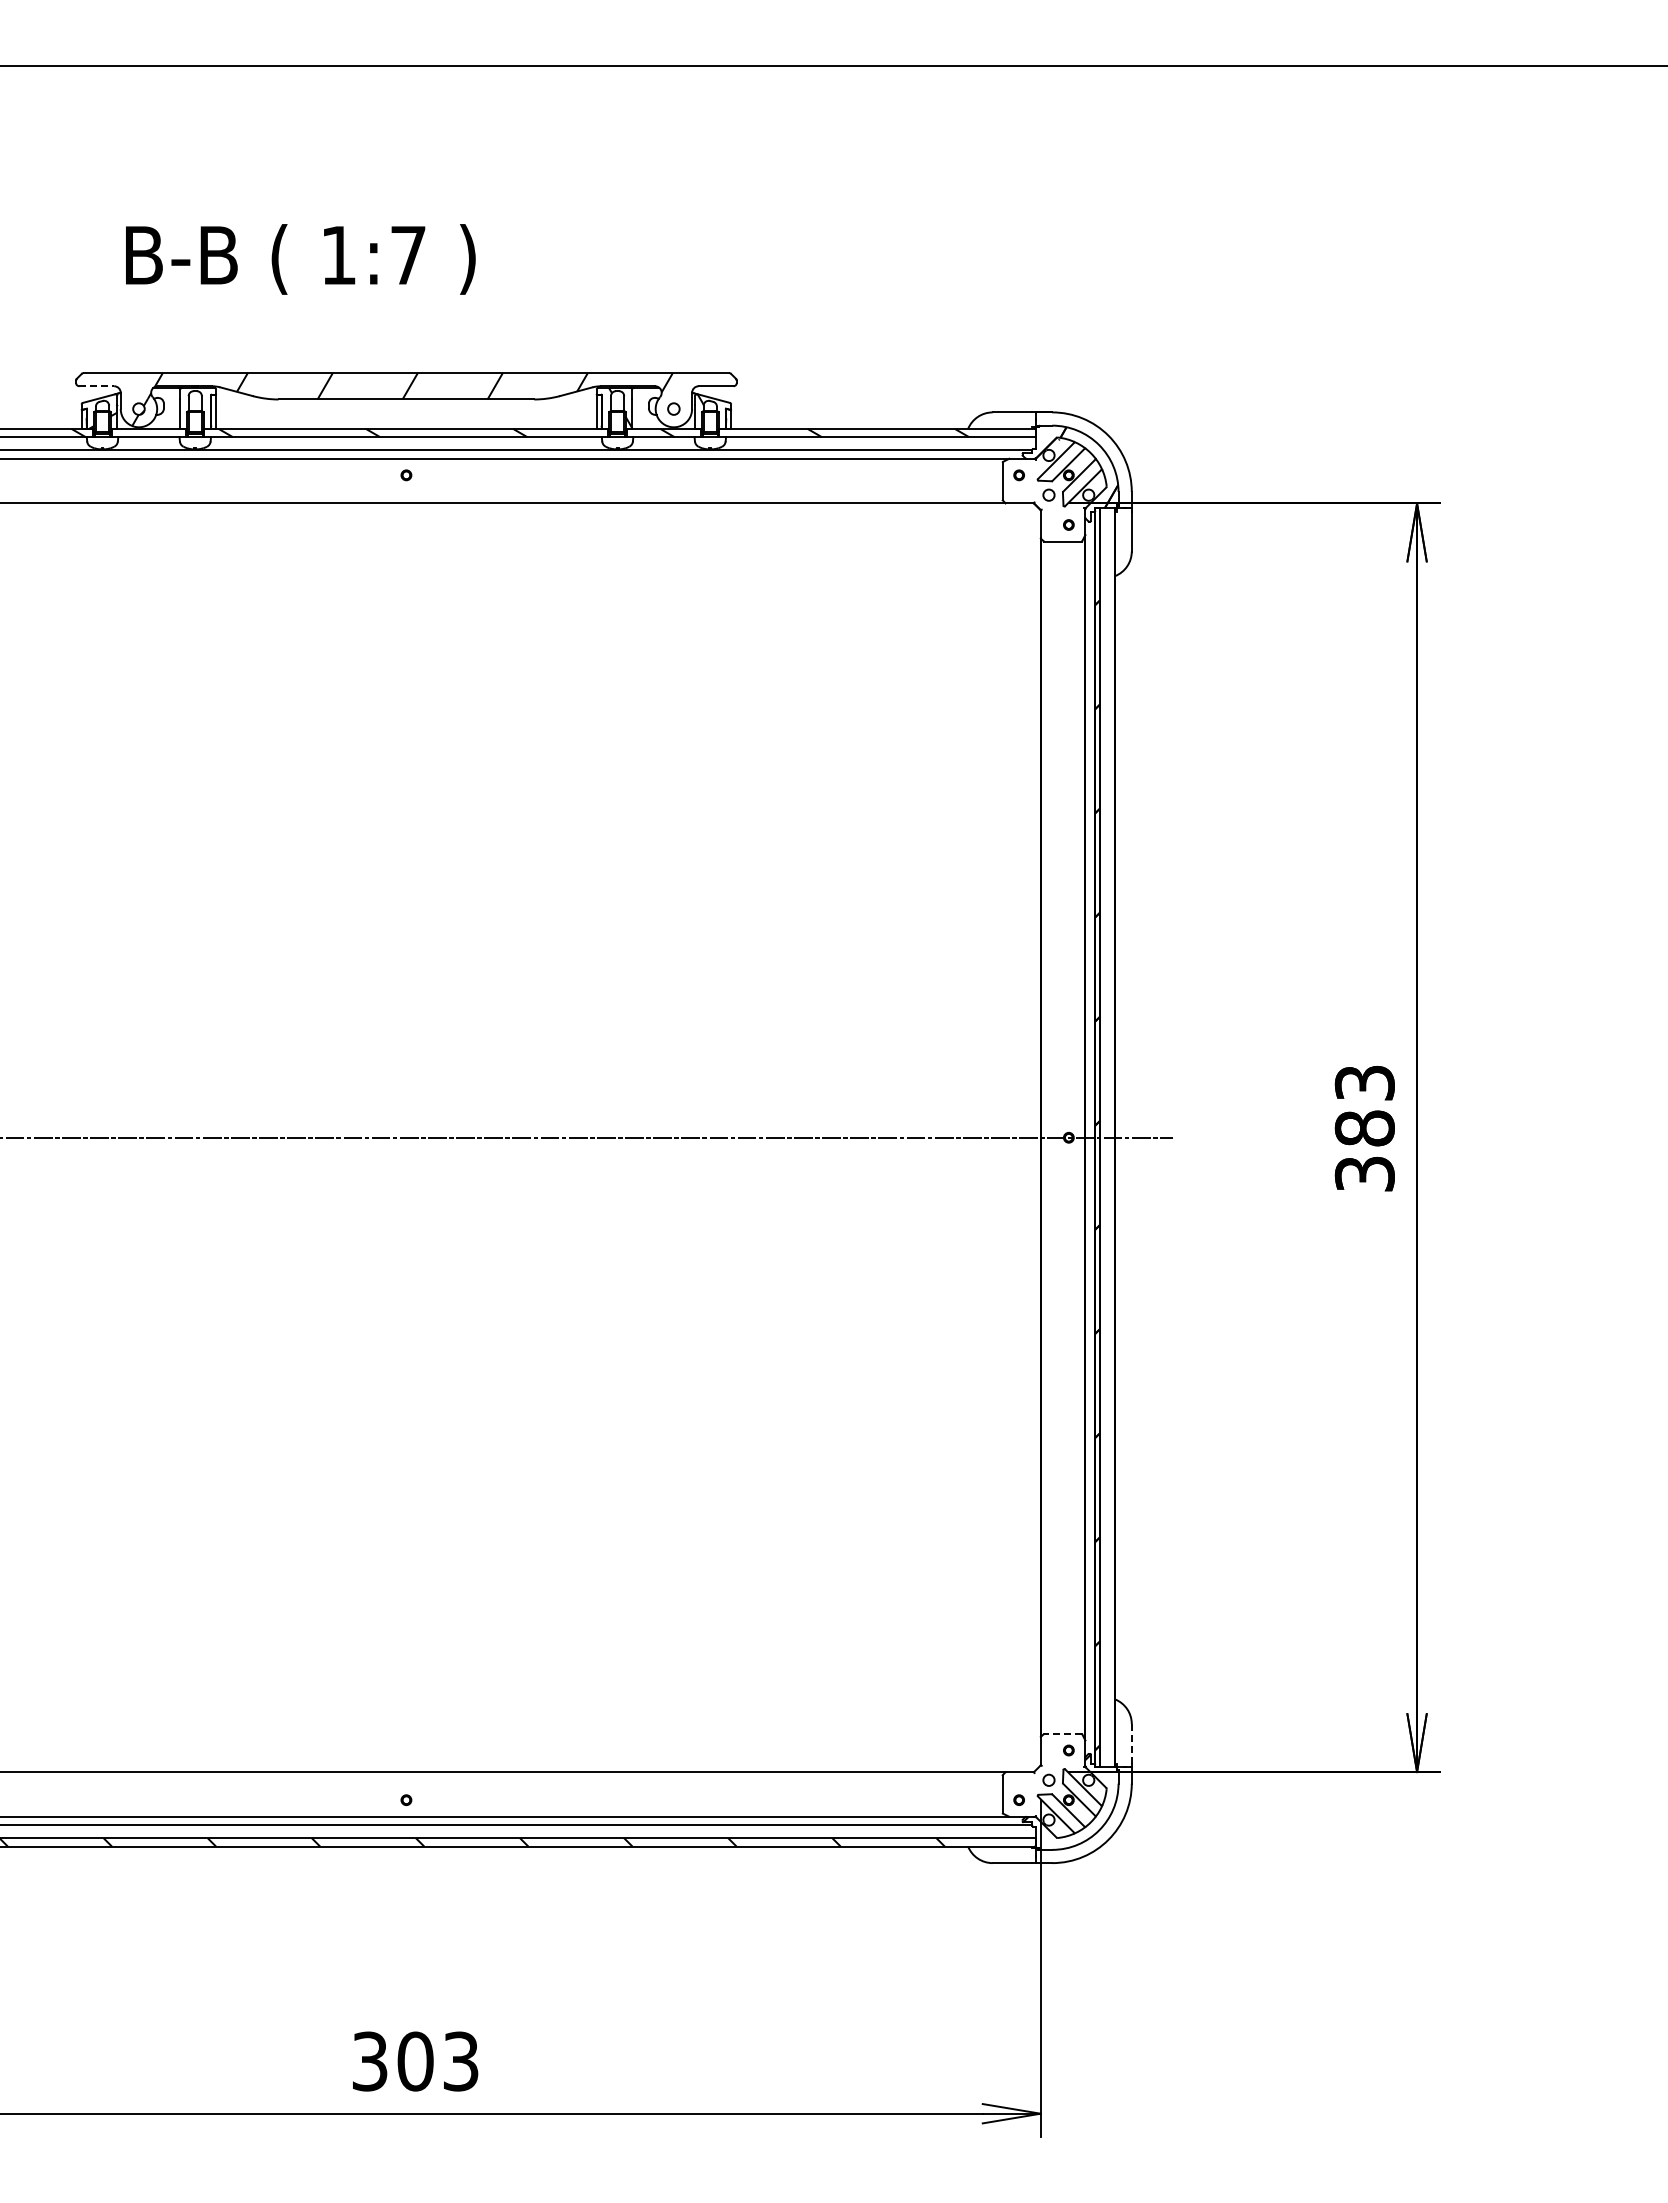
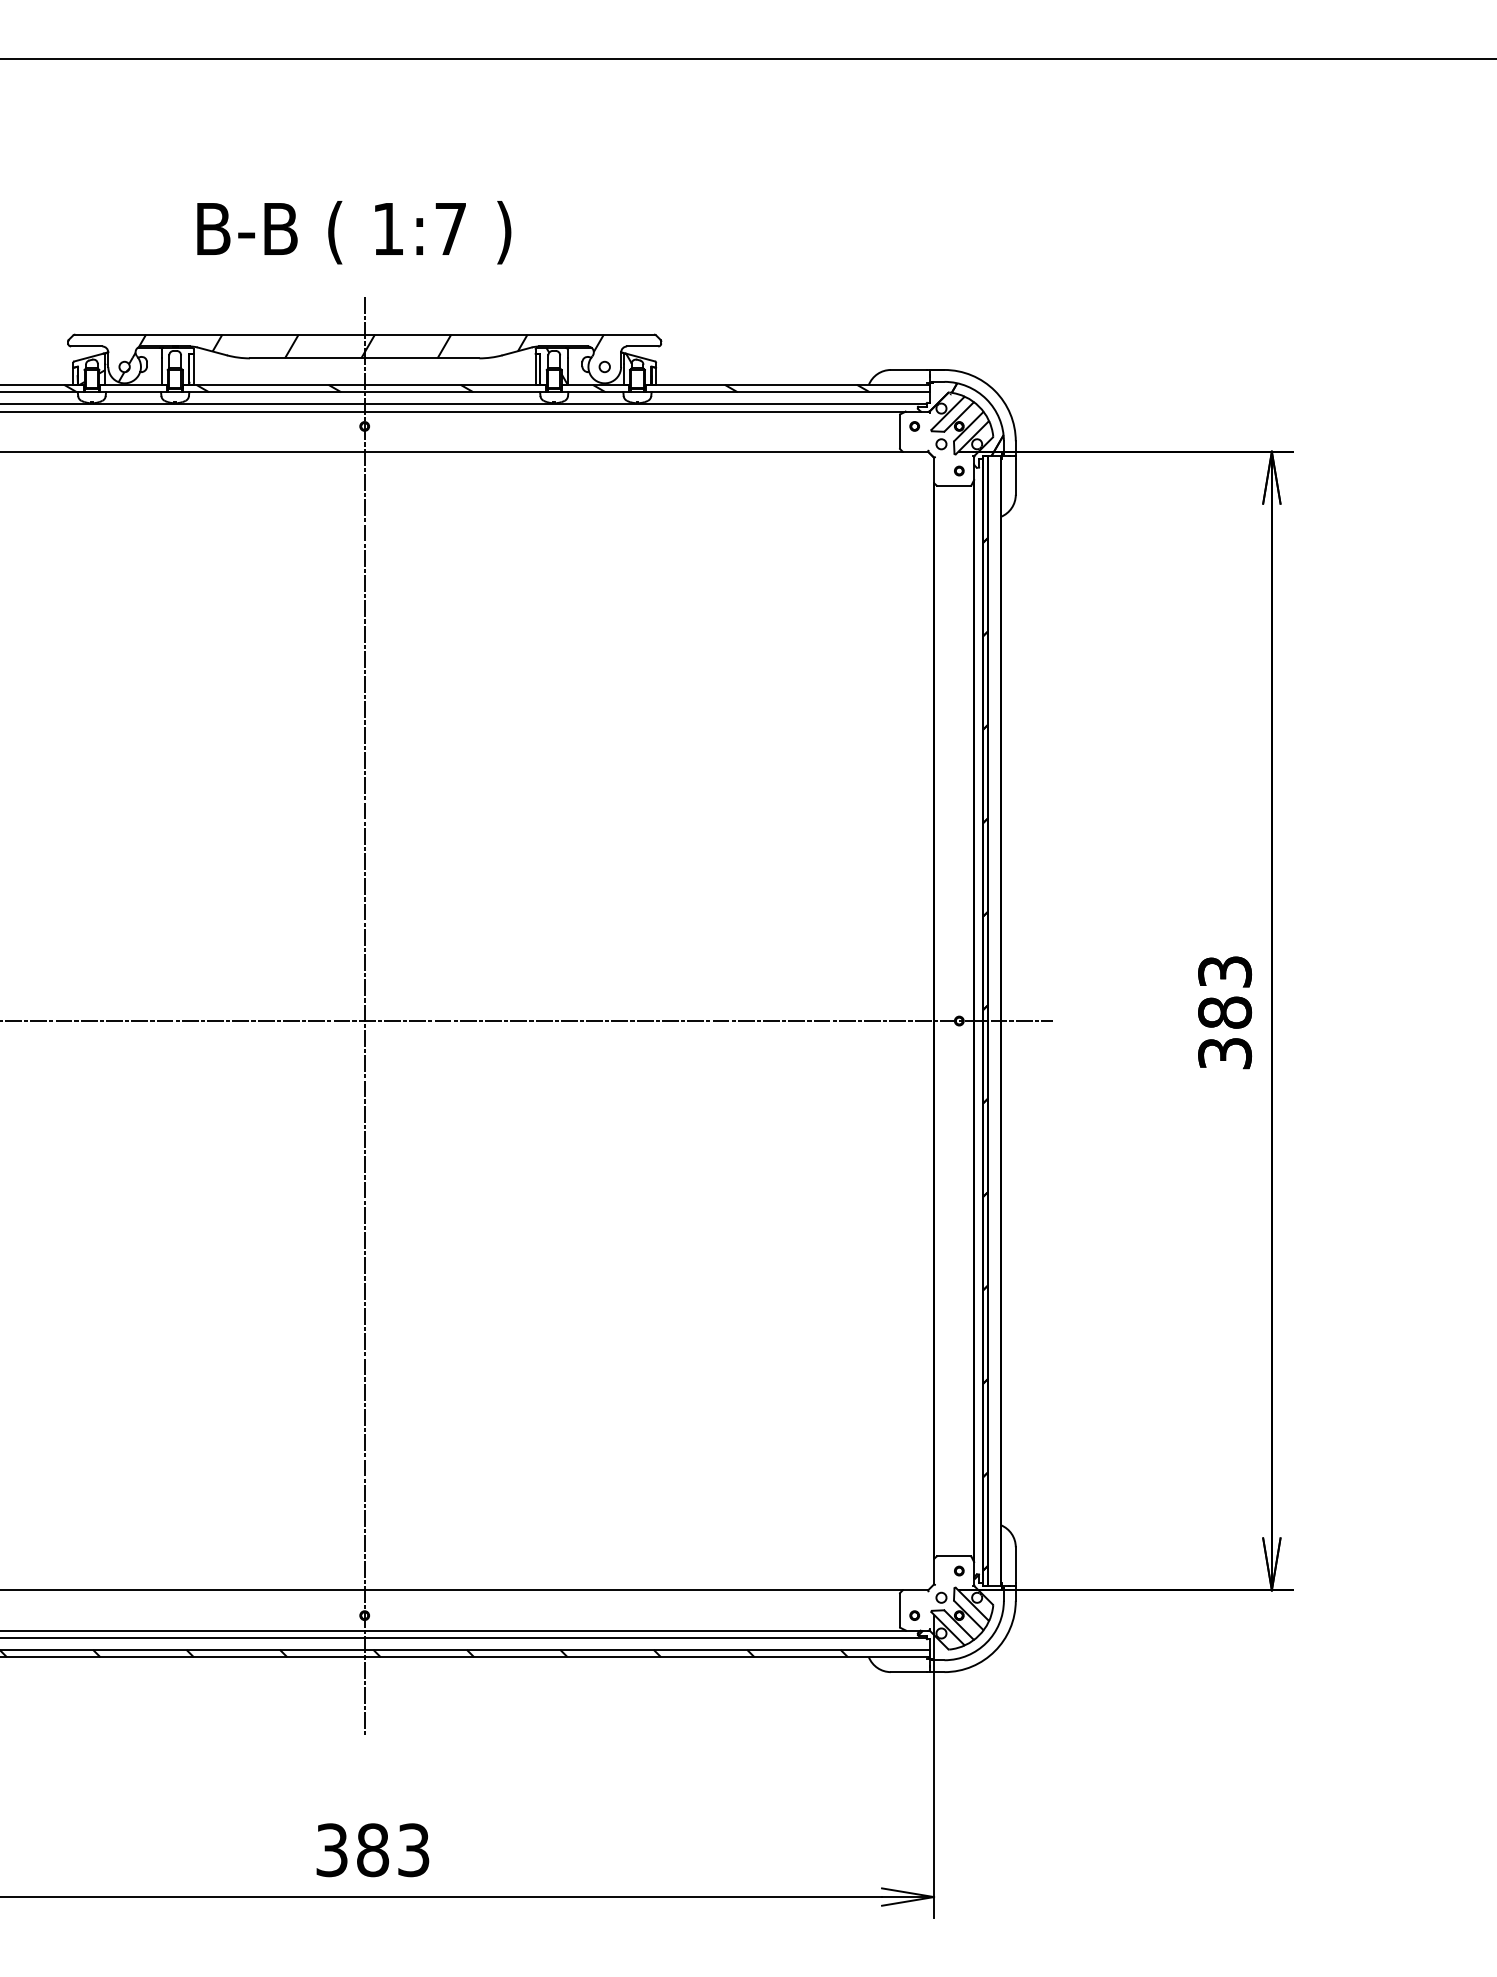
text: (300, 259) -> (354, 232), moved
line: (97, 386) -> (87, 346), dashed -> solid
line: (406, 1133) -> (364, 1017), added
line: (1062, 1733) -> (953, 1555), dashed -> solid
line: (1131, 1743) -> (1015, 1564), dashed -> solid
text: (415, 2061) -> (372, 1850), 303 -> 383

